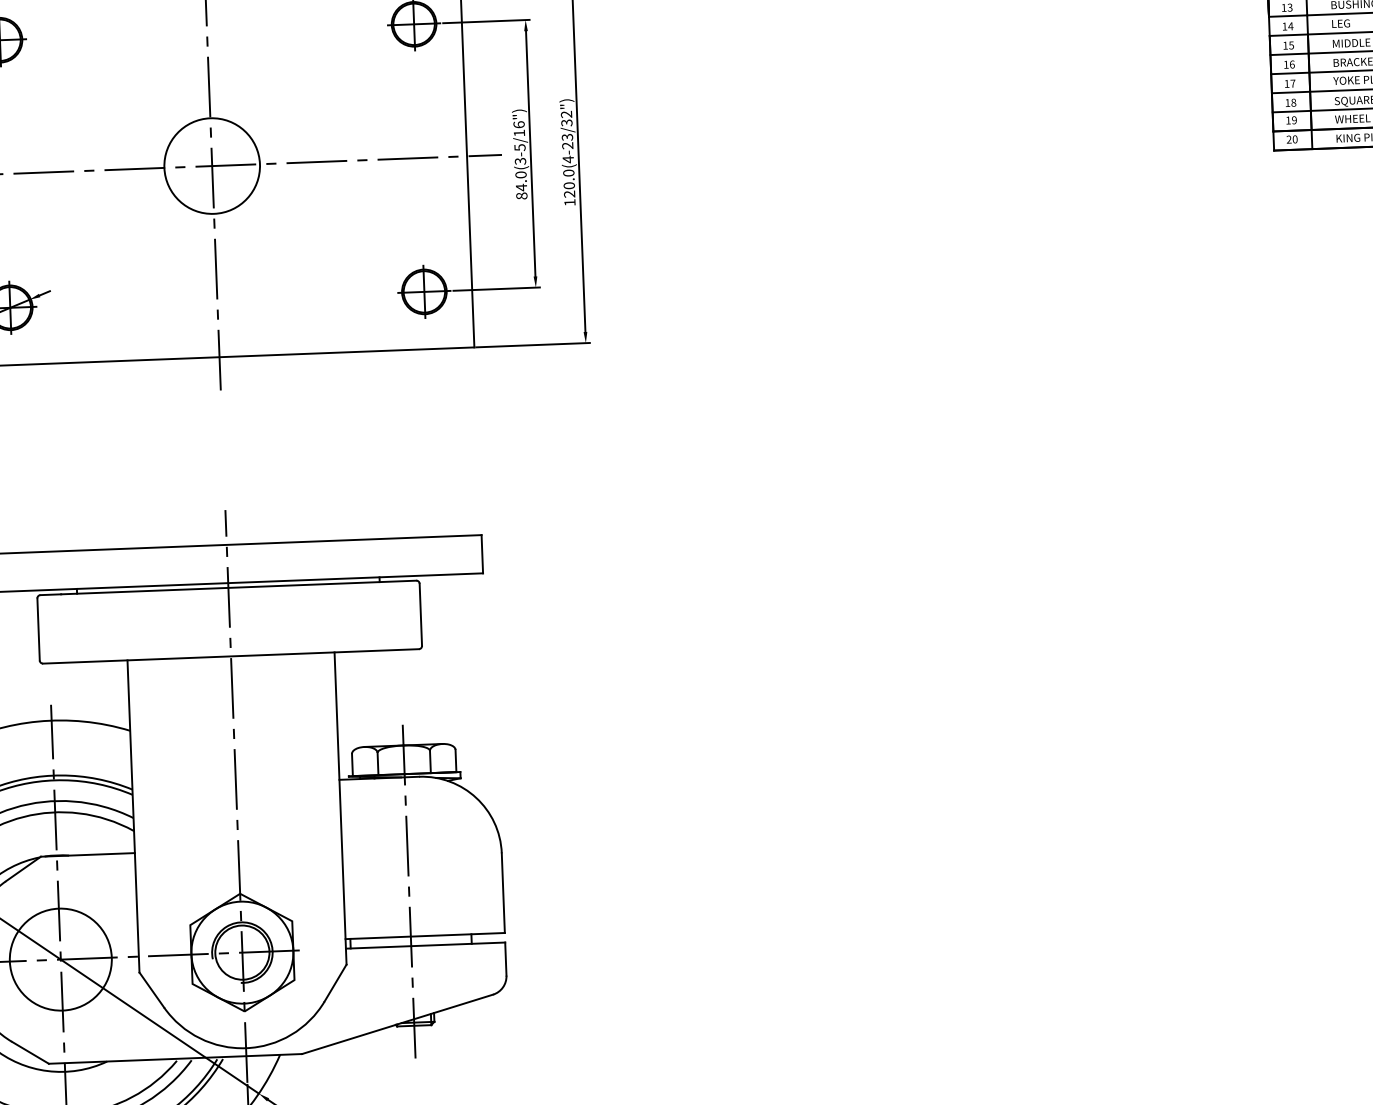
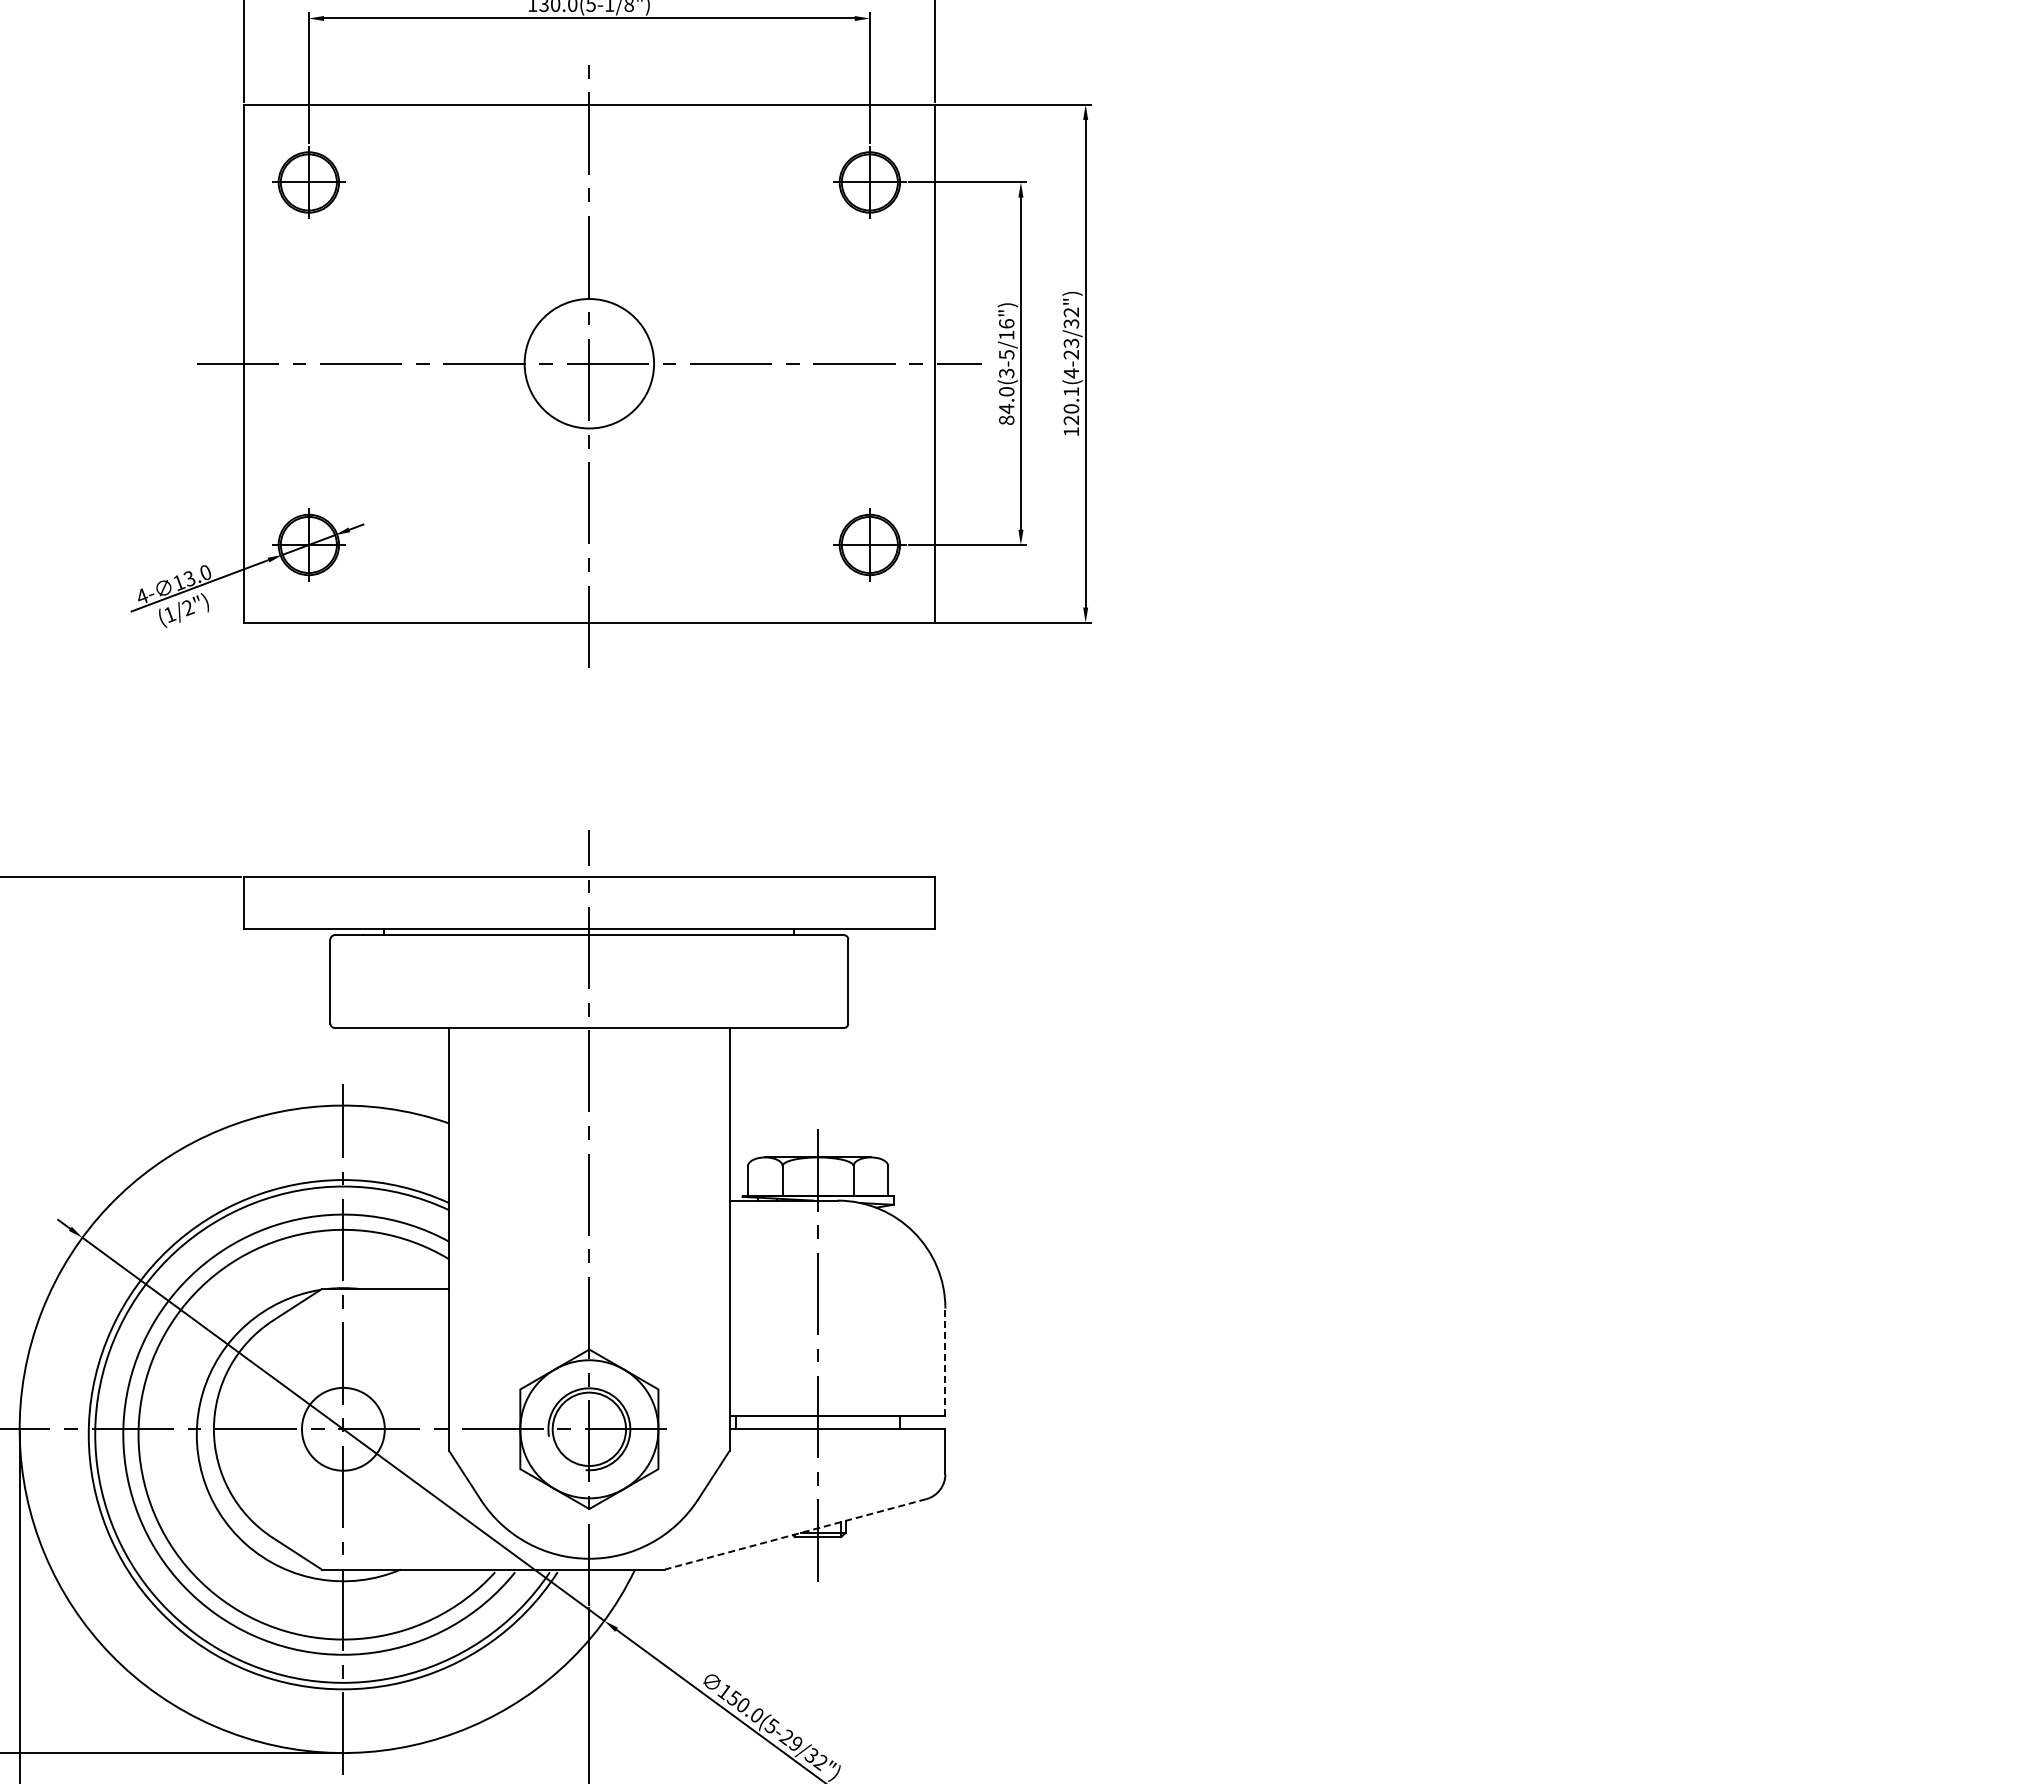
text: (568, 172) -> (1071, 391), 120.0(4-23/32") -> 120.1(4-23/32")
line: (503, 893) -> (945, 1362), solid -> dashed
circle: (60, 959) -> (343, 1429), size x0.6
line: (397, 1024) -> (795, 1534), solid -> dashed

